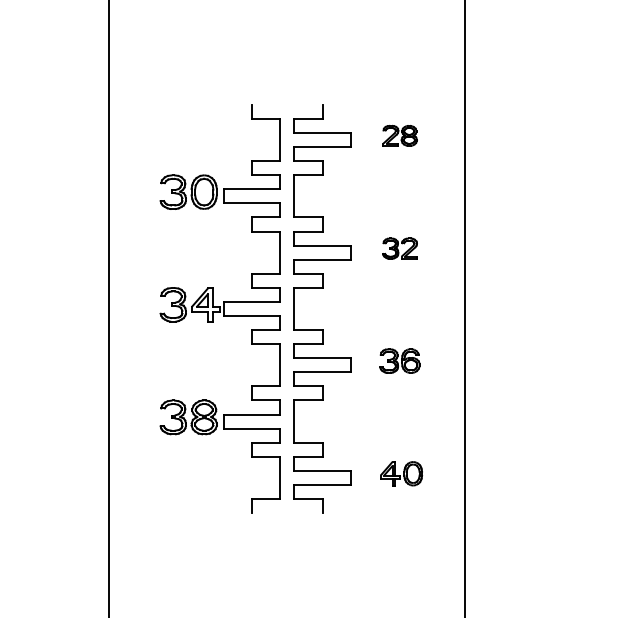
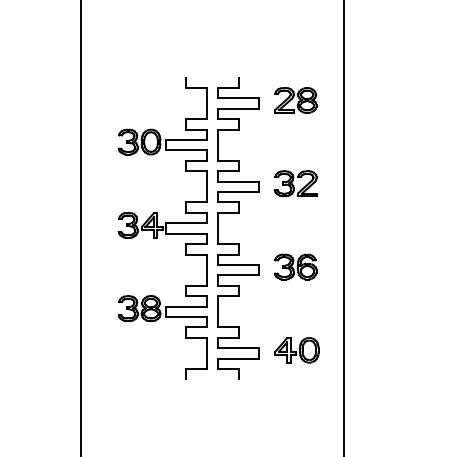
part: (399, 135) -> (295, 100), size x1.67
part: (399, 248) -> (295, 183), size x1.67
part: (399, 360) -> (295, 266), size x1.43
part: (400, 473) -> (296, 350), size x1.43

